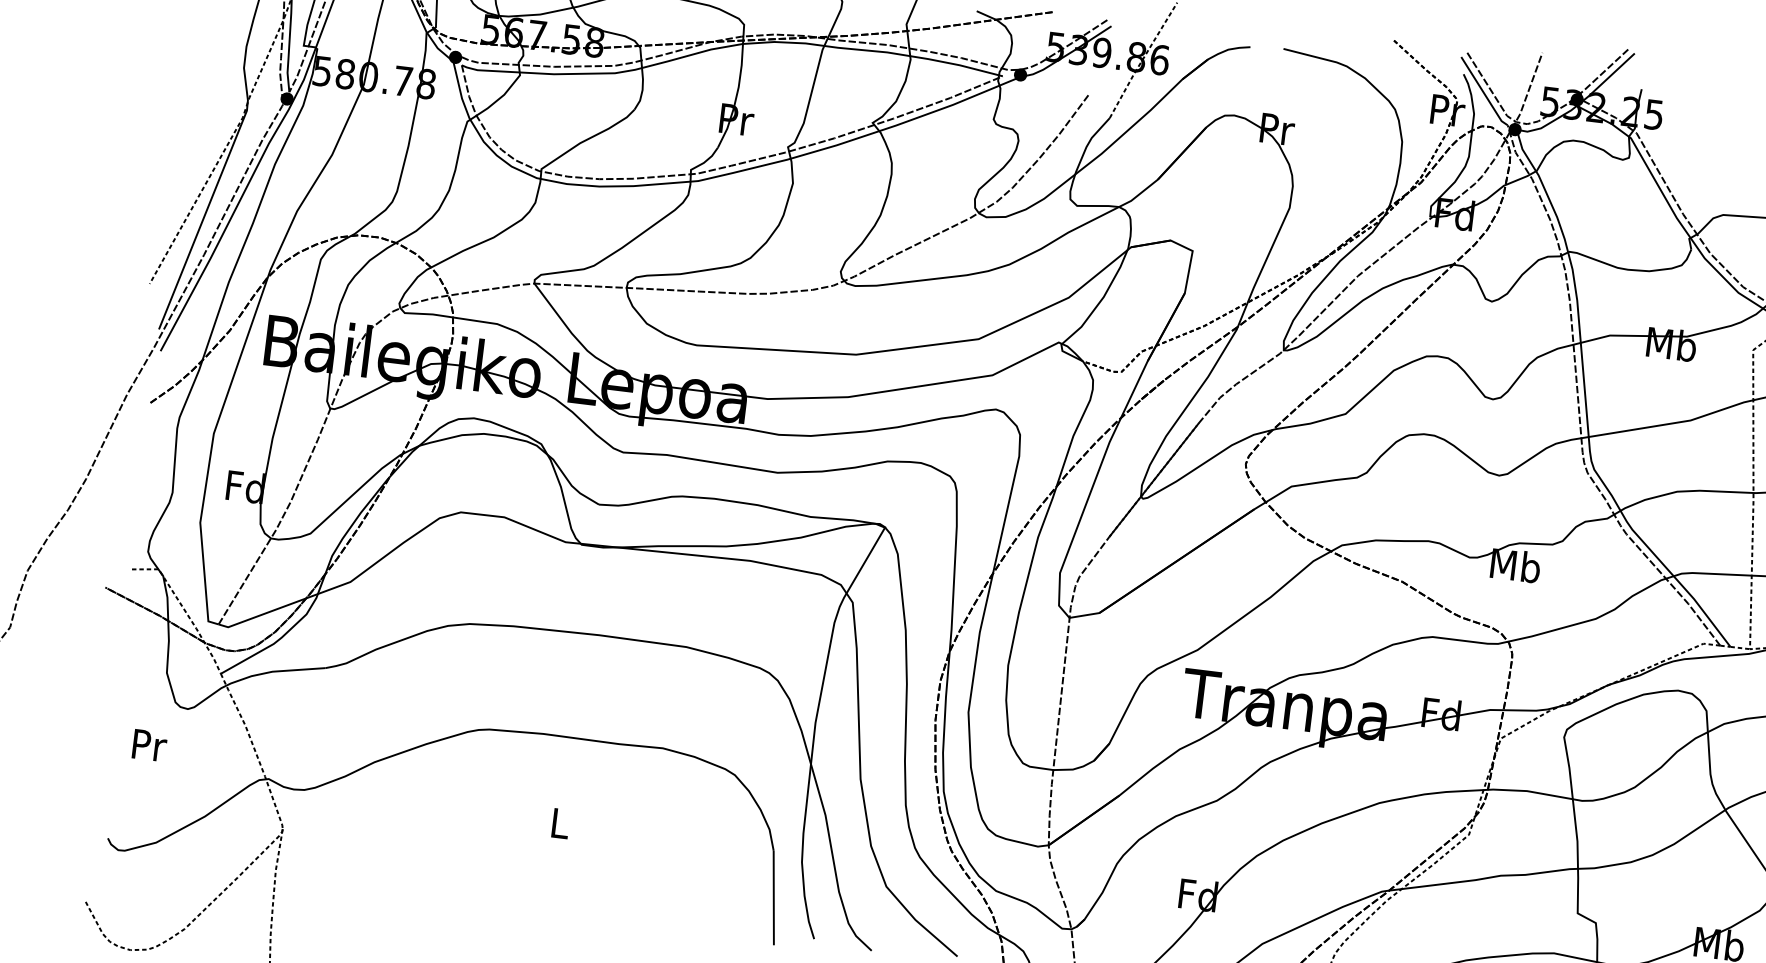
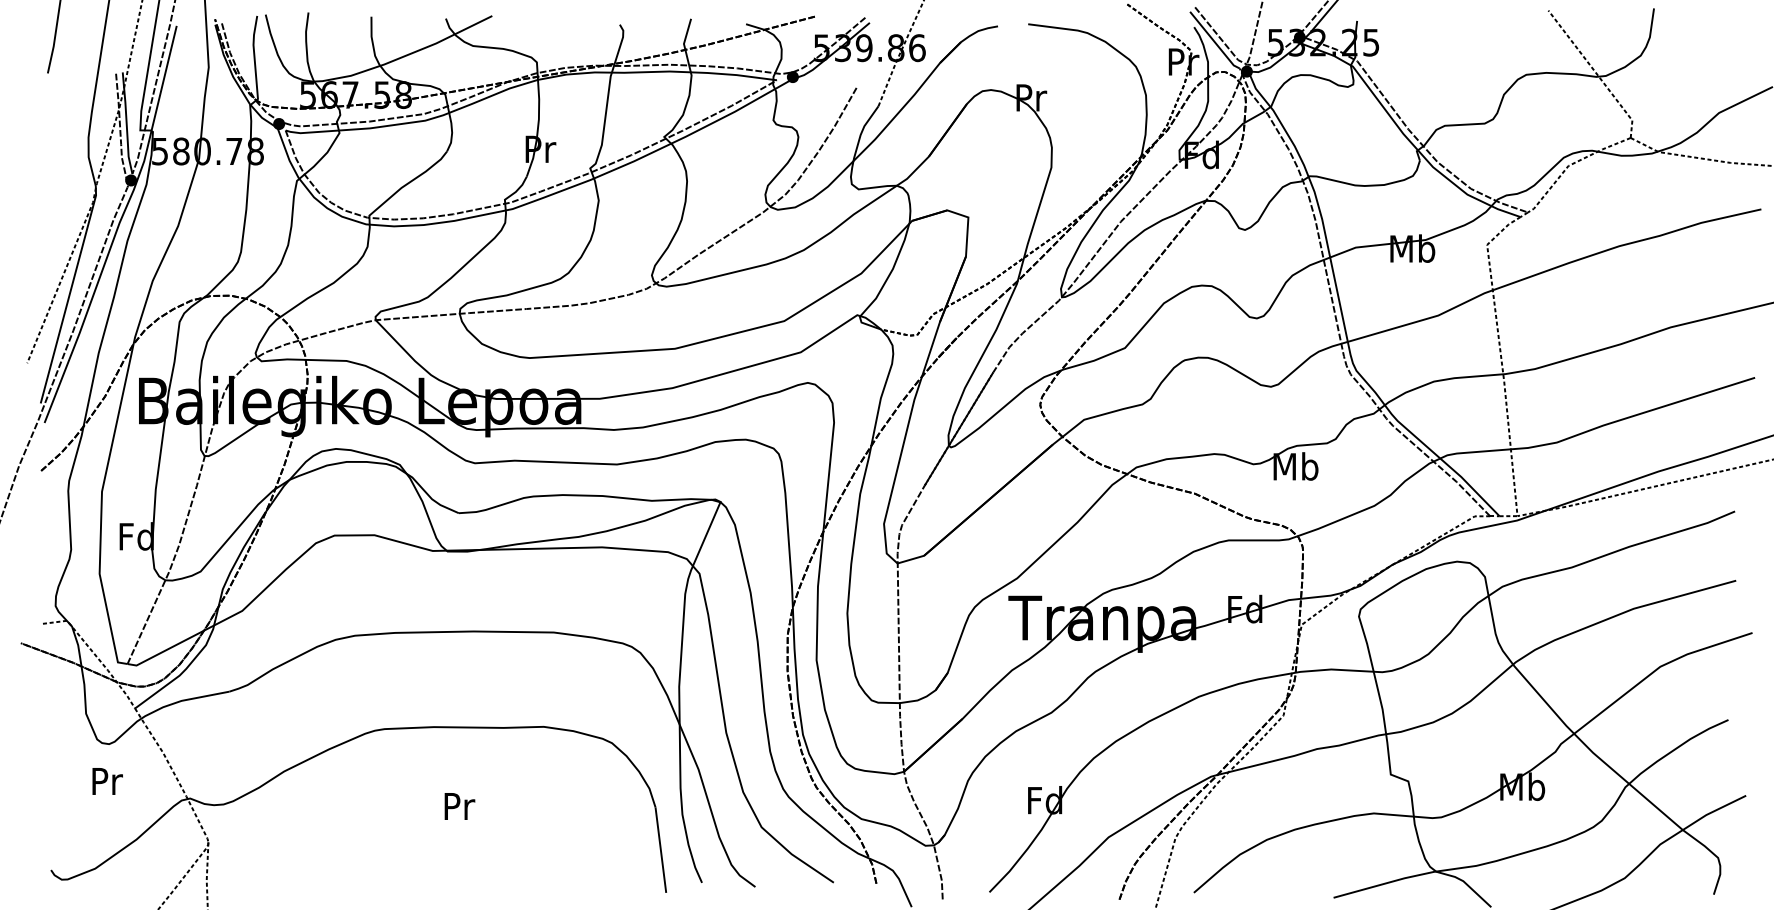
text: (149, 745) -> (107, 781), moved
text: (560, 823) -> (459, 806), L -> Pr

